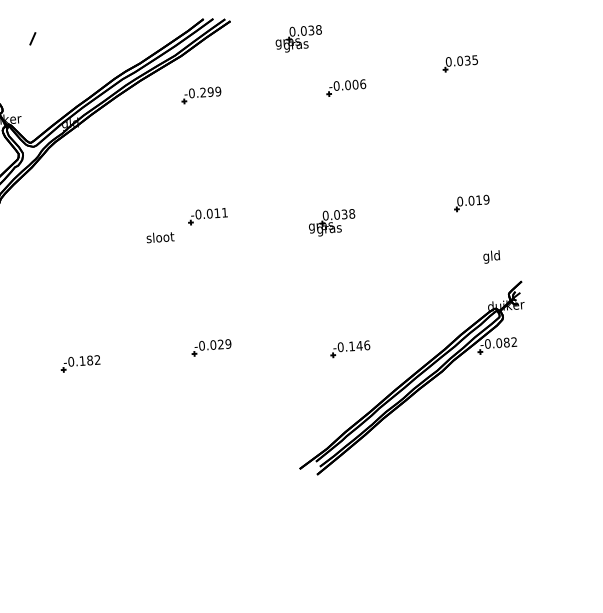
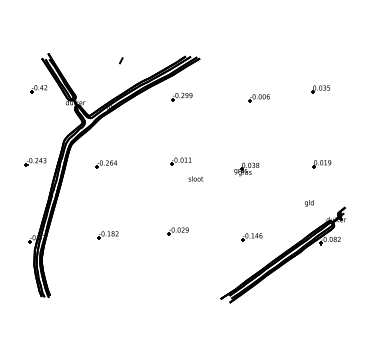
line: (33, 38) -> (121, 60), moved
part: (298, 39) -> (235, 70), removed
part: (67, 231) -> (105, 164), added
text: (159, 236) -> (195, 178), moved
text: (492, 257) -> (309, 203), moved

